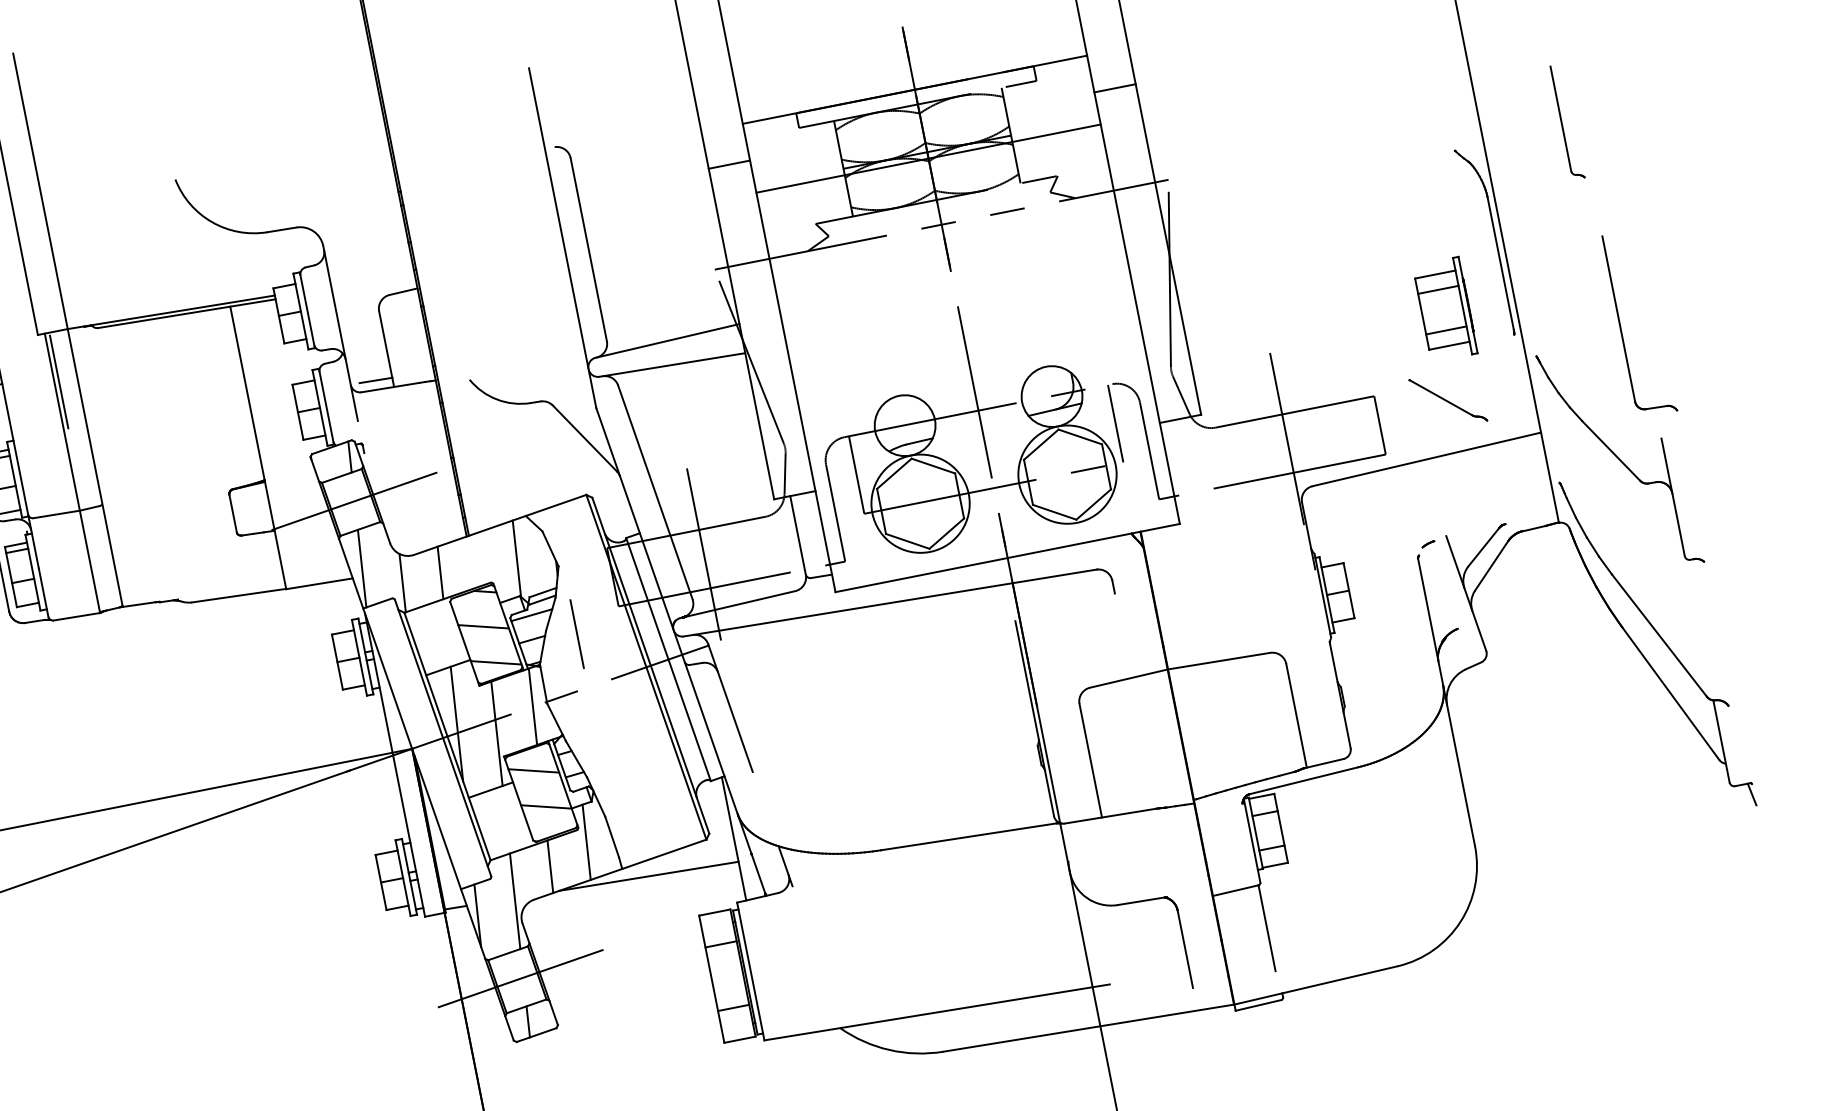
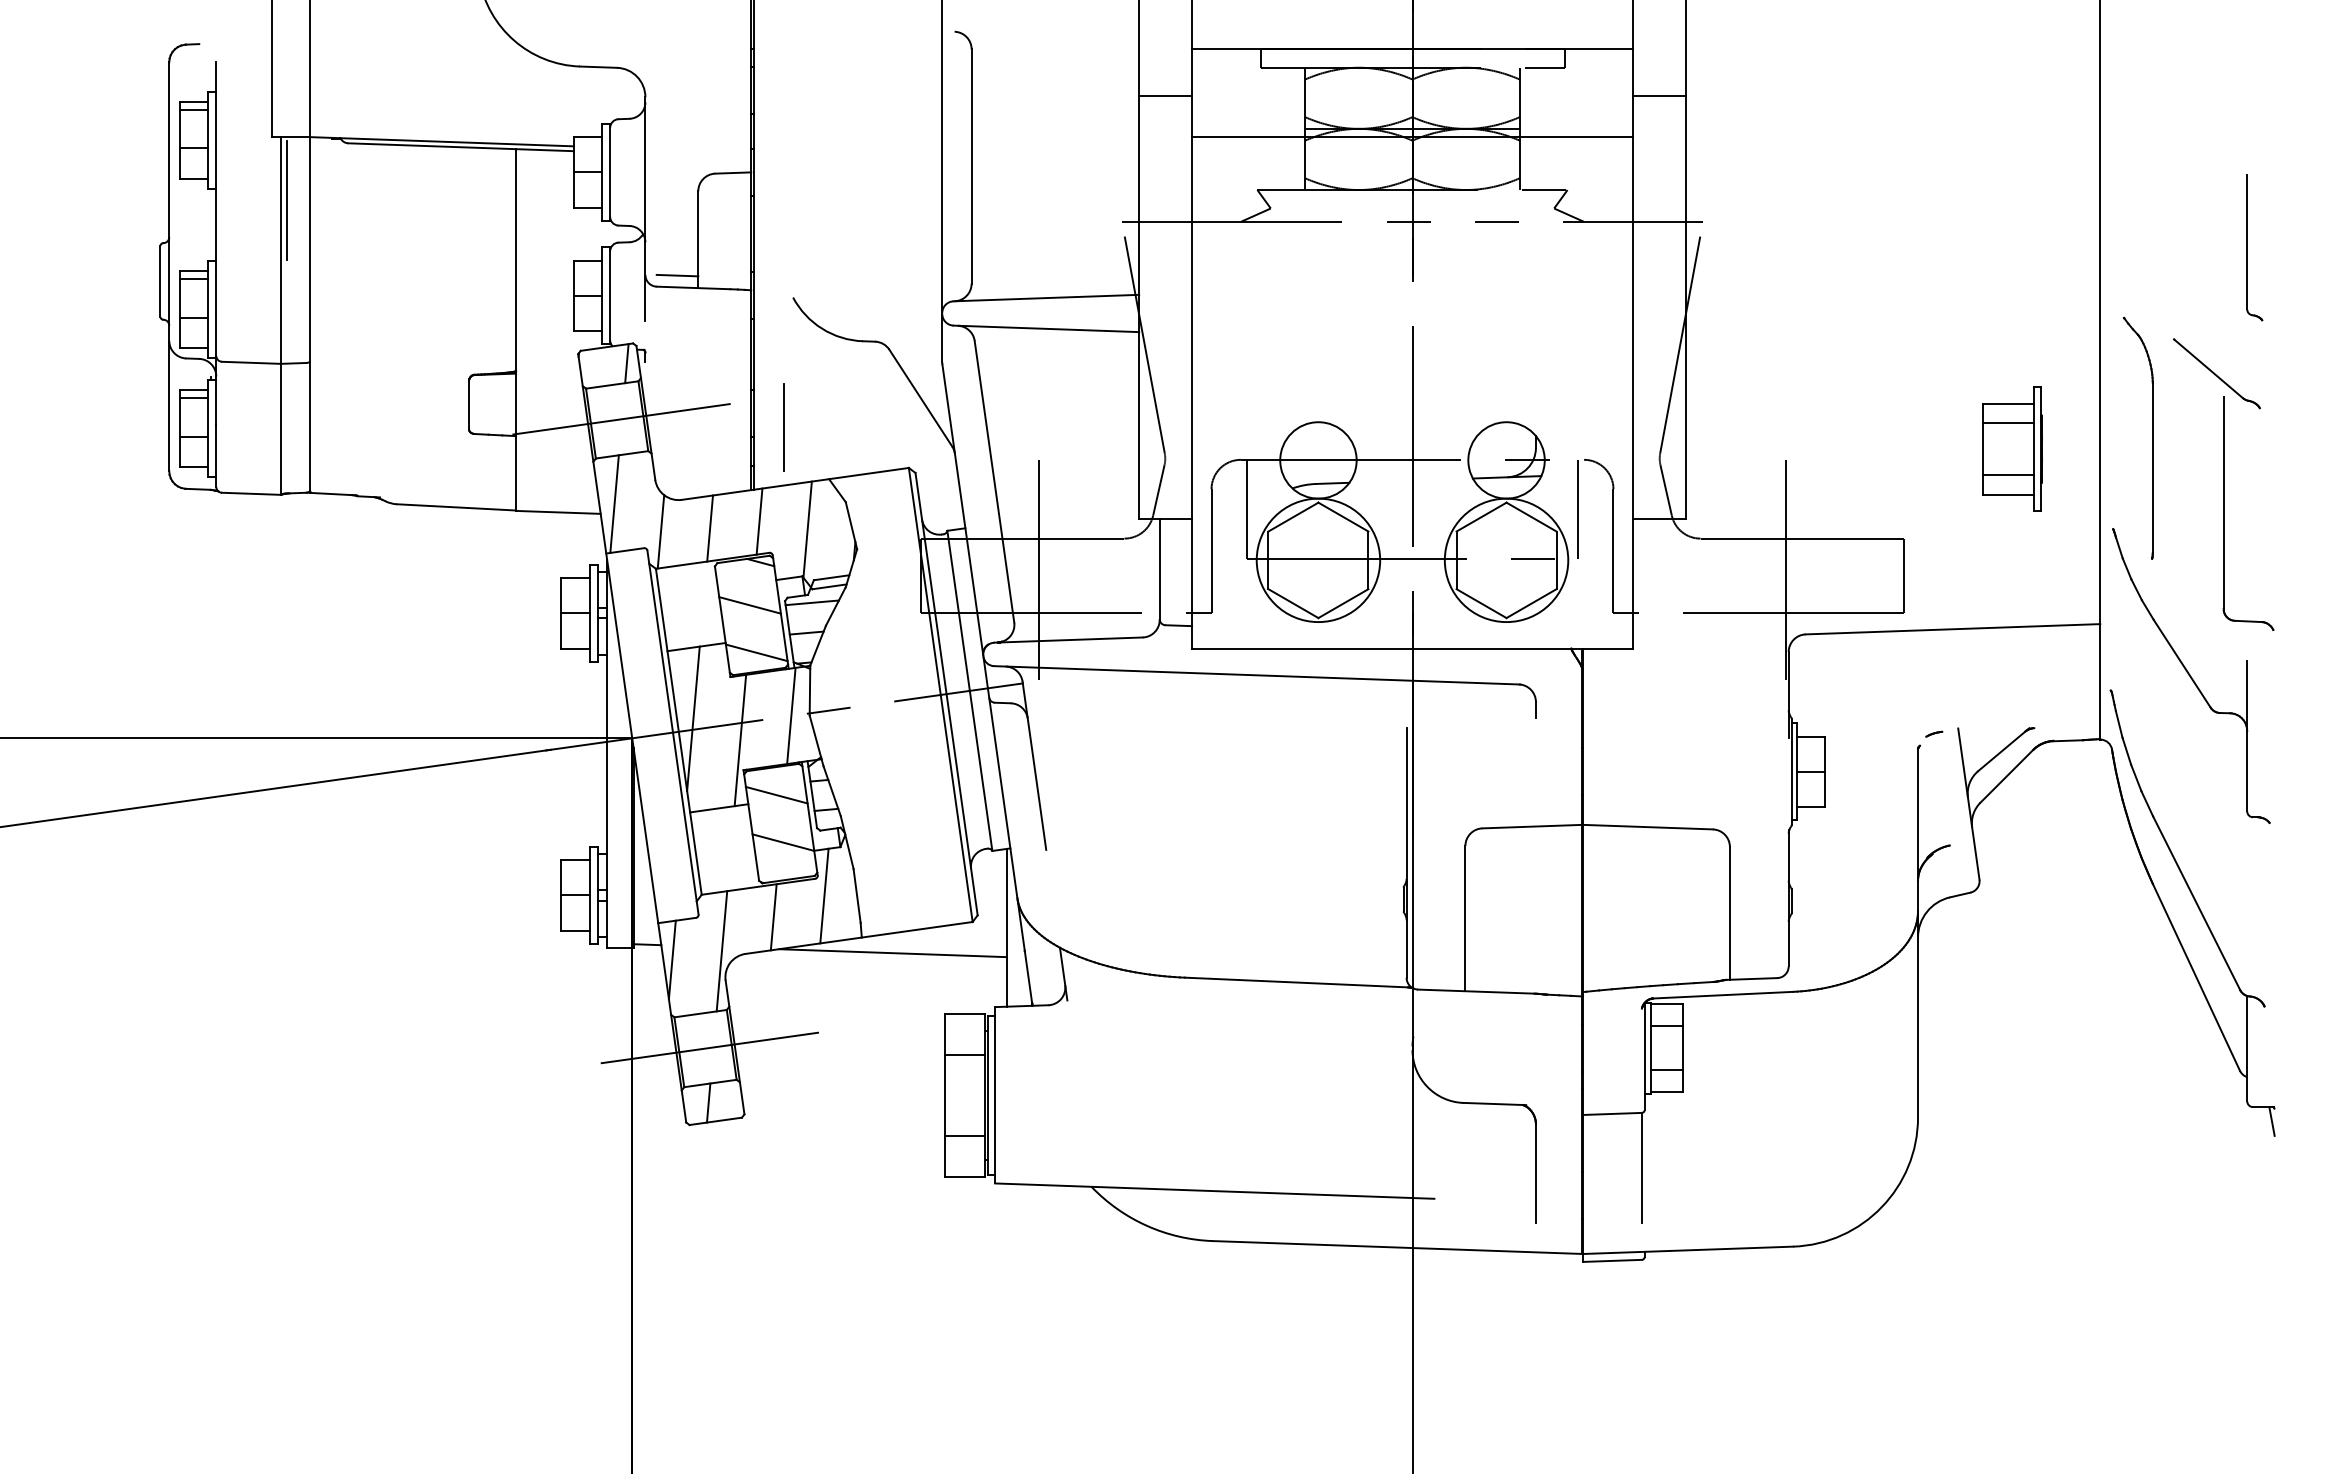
part: (1561, 122) -> (2247, 247), moved
part: (1495, 239) -> (2152, 437), moved
part: (1447, 400) -> (2216, 373), moved
line: (478, 559) -> (759, 521), added
line: (577, 634) -> (783, 427), moved

